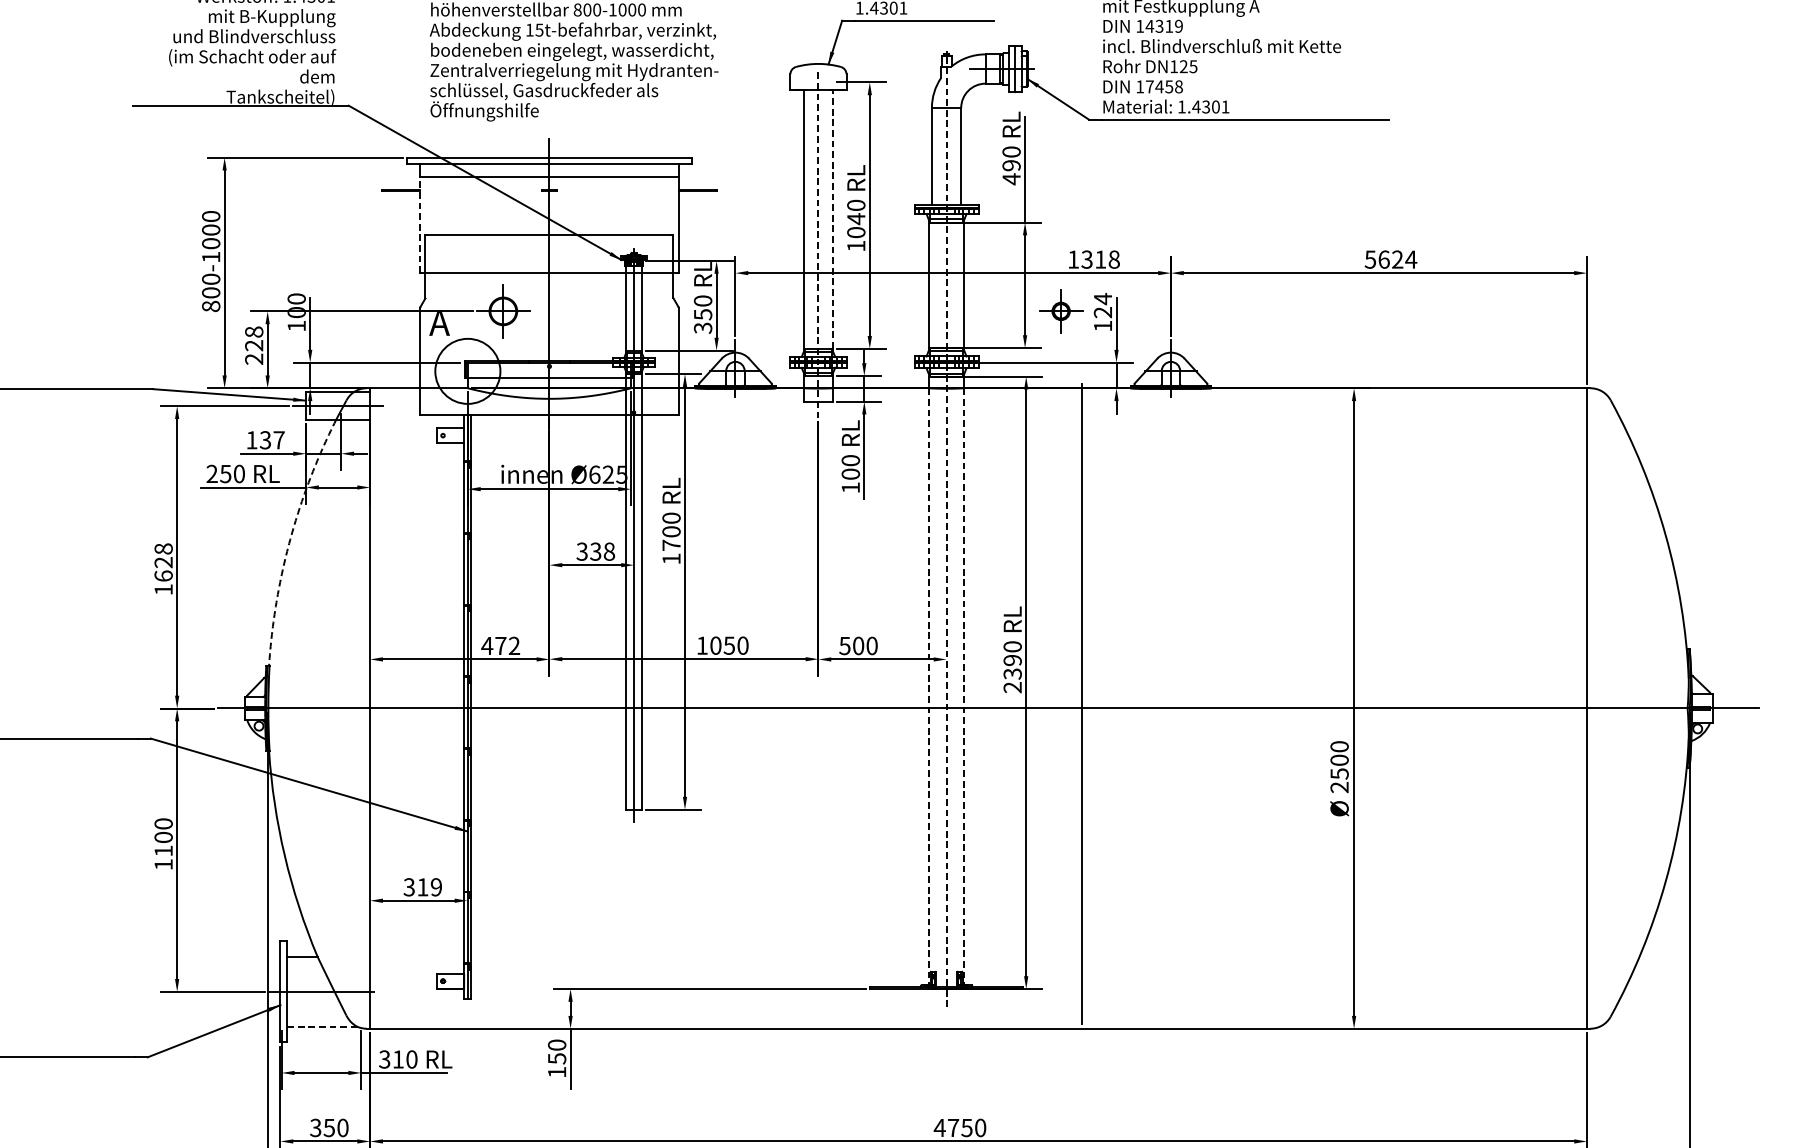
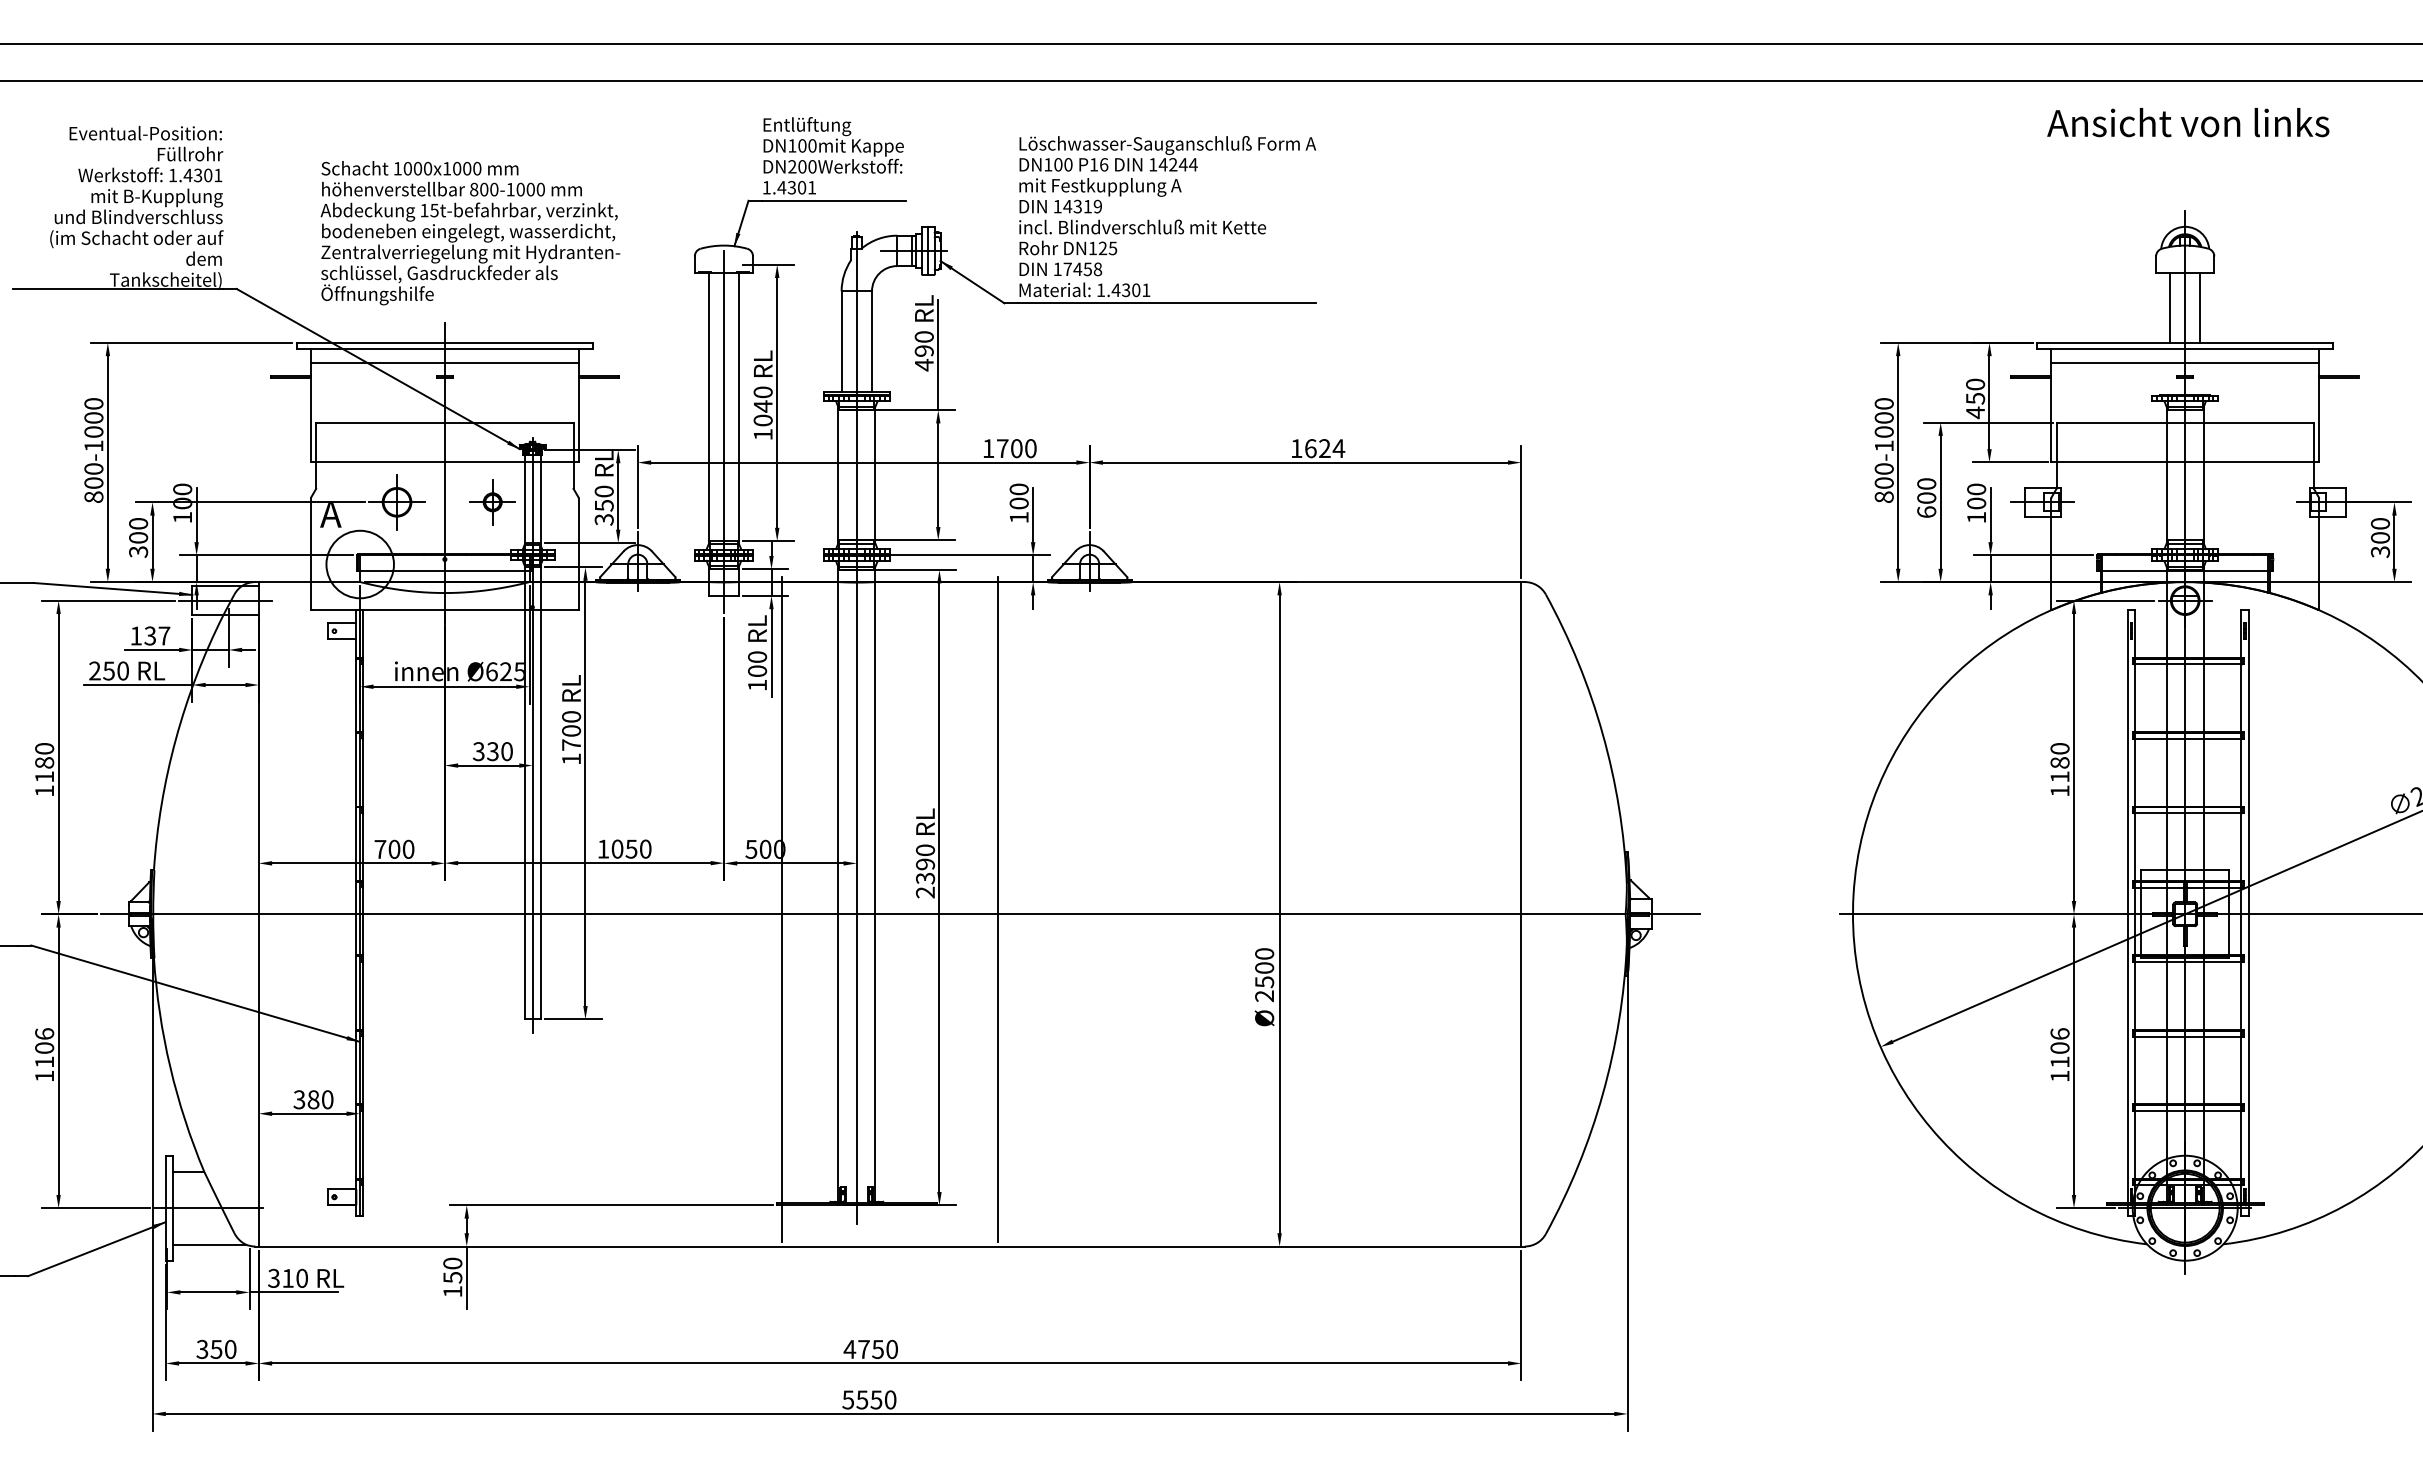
line: (833, 219) -> (739, 406), dashed -> solid
line: (419, 224) -> (310, 412), dashed -> solid
line: (818, 244) -> (723, 432), dashed -> solid
text: (1100, 259) -> (1016, 448), 1318 -> 1700
text: (1370, 259) -> (1296, 448), 5624 -> 1624
text: (1102, 305) -> (1018, 496), 124 -> 100
part: (1060, 311) -> (492, 502), moved
text: (254, 345) -> (138, 537), 228 -> 300
line: (946, 529) -> (856, 728), dashed -> solid
arc: (289, 540) -> (175, 739), dashed -> solid
text: (608, 551) -> (506, 751), 338 -> 330
text: (163, 562) -> (44, 762), 1628 -> 1180
text: (500, 645) -> (394, 848), 472 -> 700
line: (928, 688) -> (838, 893), dashed -> solid
line: (964, 688) -> (875, 893), dashed -> solid
line: (874, 703) -> (782, 909), added
text: (163, 823) -> (44, 1033), 1100 -> 1106
text: (429, 887) -> (320, 1099), 319 -> 380
line: (322, 1026) -> (209, 1244), dashed -> solid

